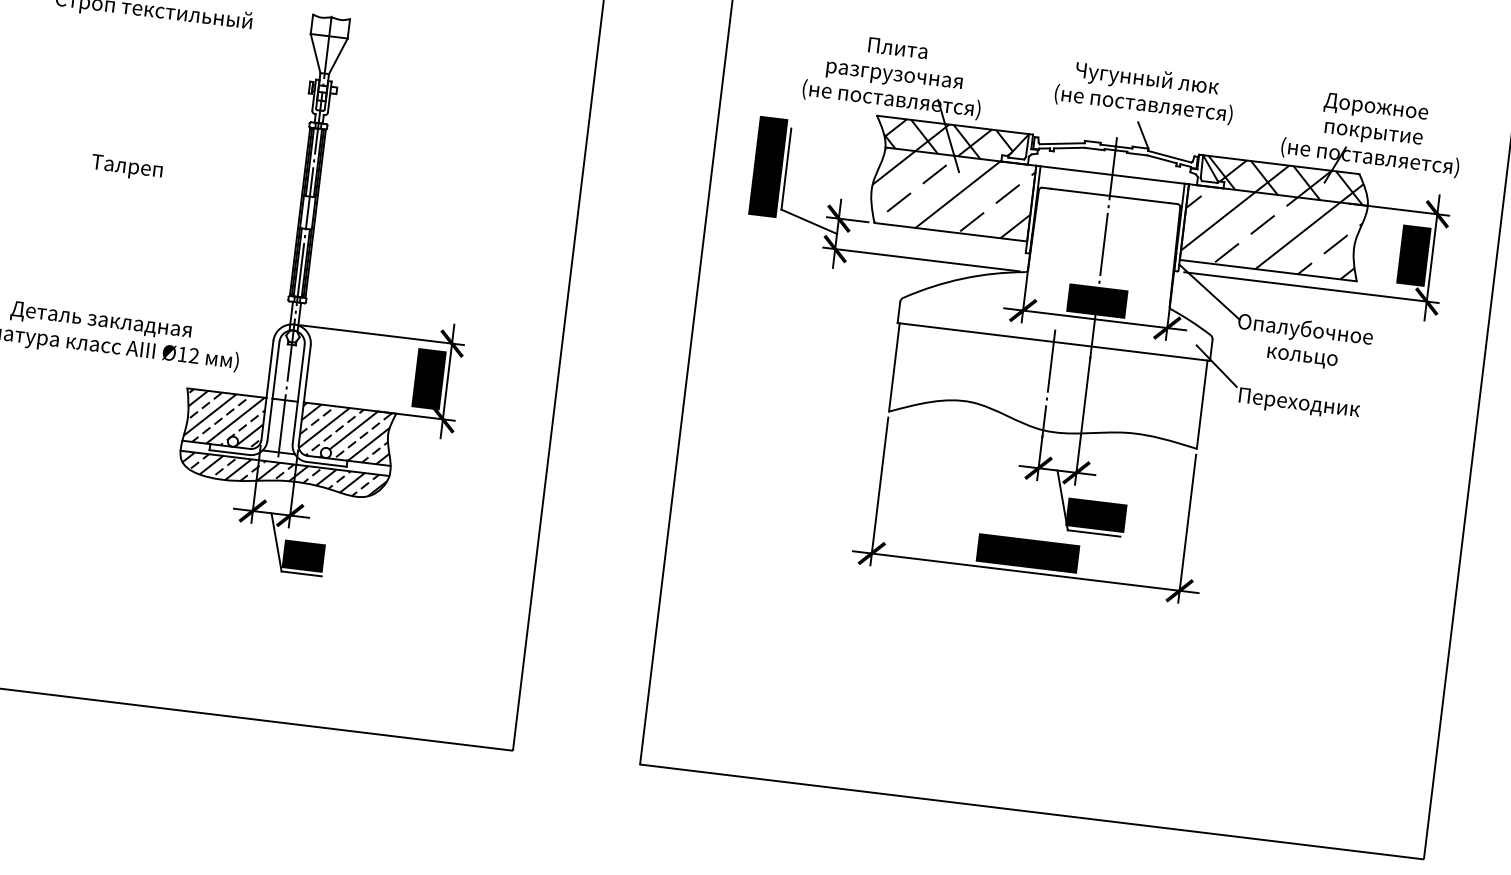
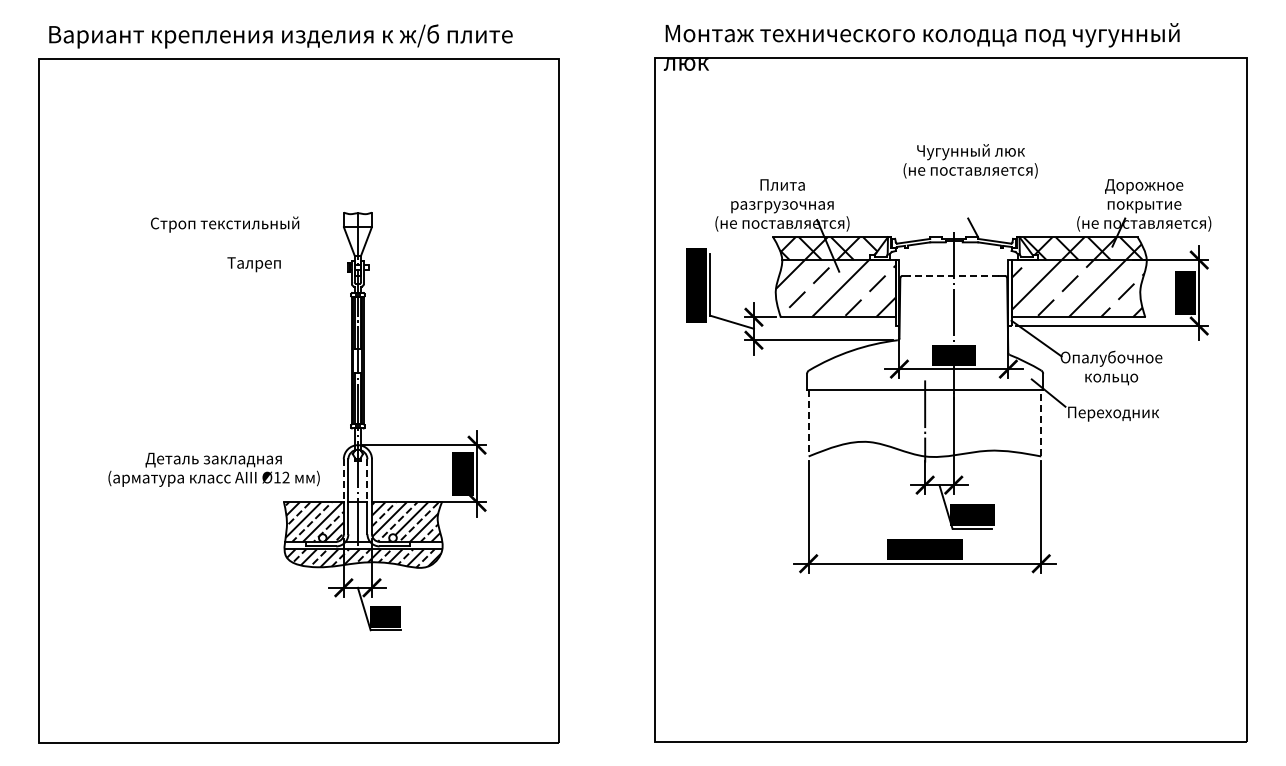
text: (1144, 92) -> (970, 161), moved
text: (126, 167) -> (253, 264), moved
line: (1112, 175) -> (953, 260), removed
line: (1109, 195) -> (953, 275), solid -> dashed
line: (894, 367) -> (808, 423), solid -> dashed
line: (269, 368) -> (343, 480), solid -> dashed
line: (301, 372) -> (367, 480), solid -> dashed
line: (1202, 403) -> (1041, 422), solid -> dashed

